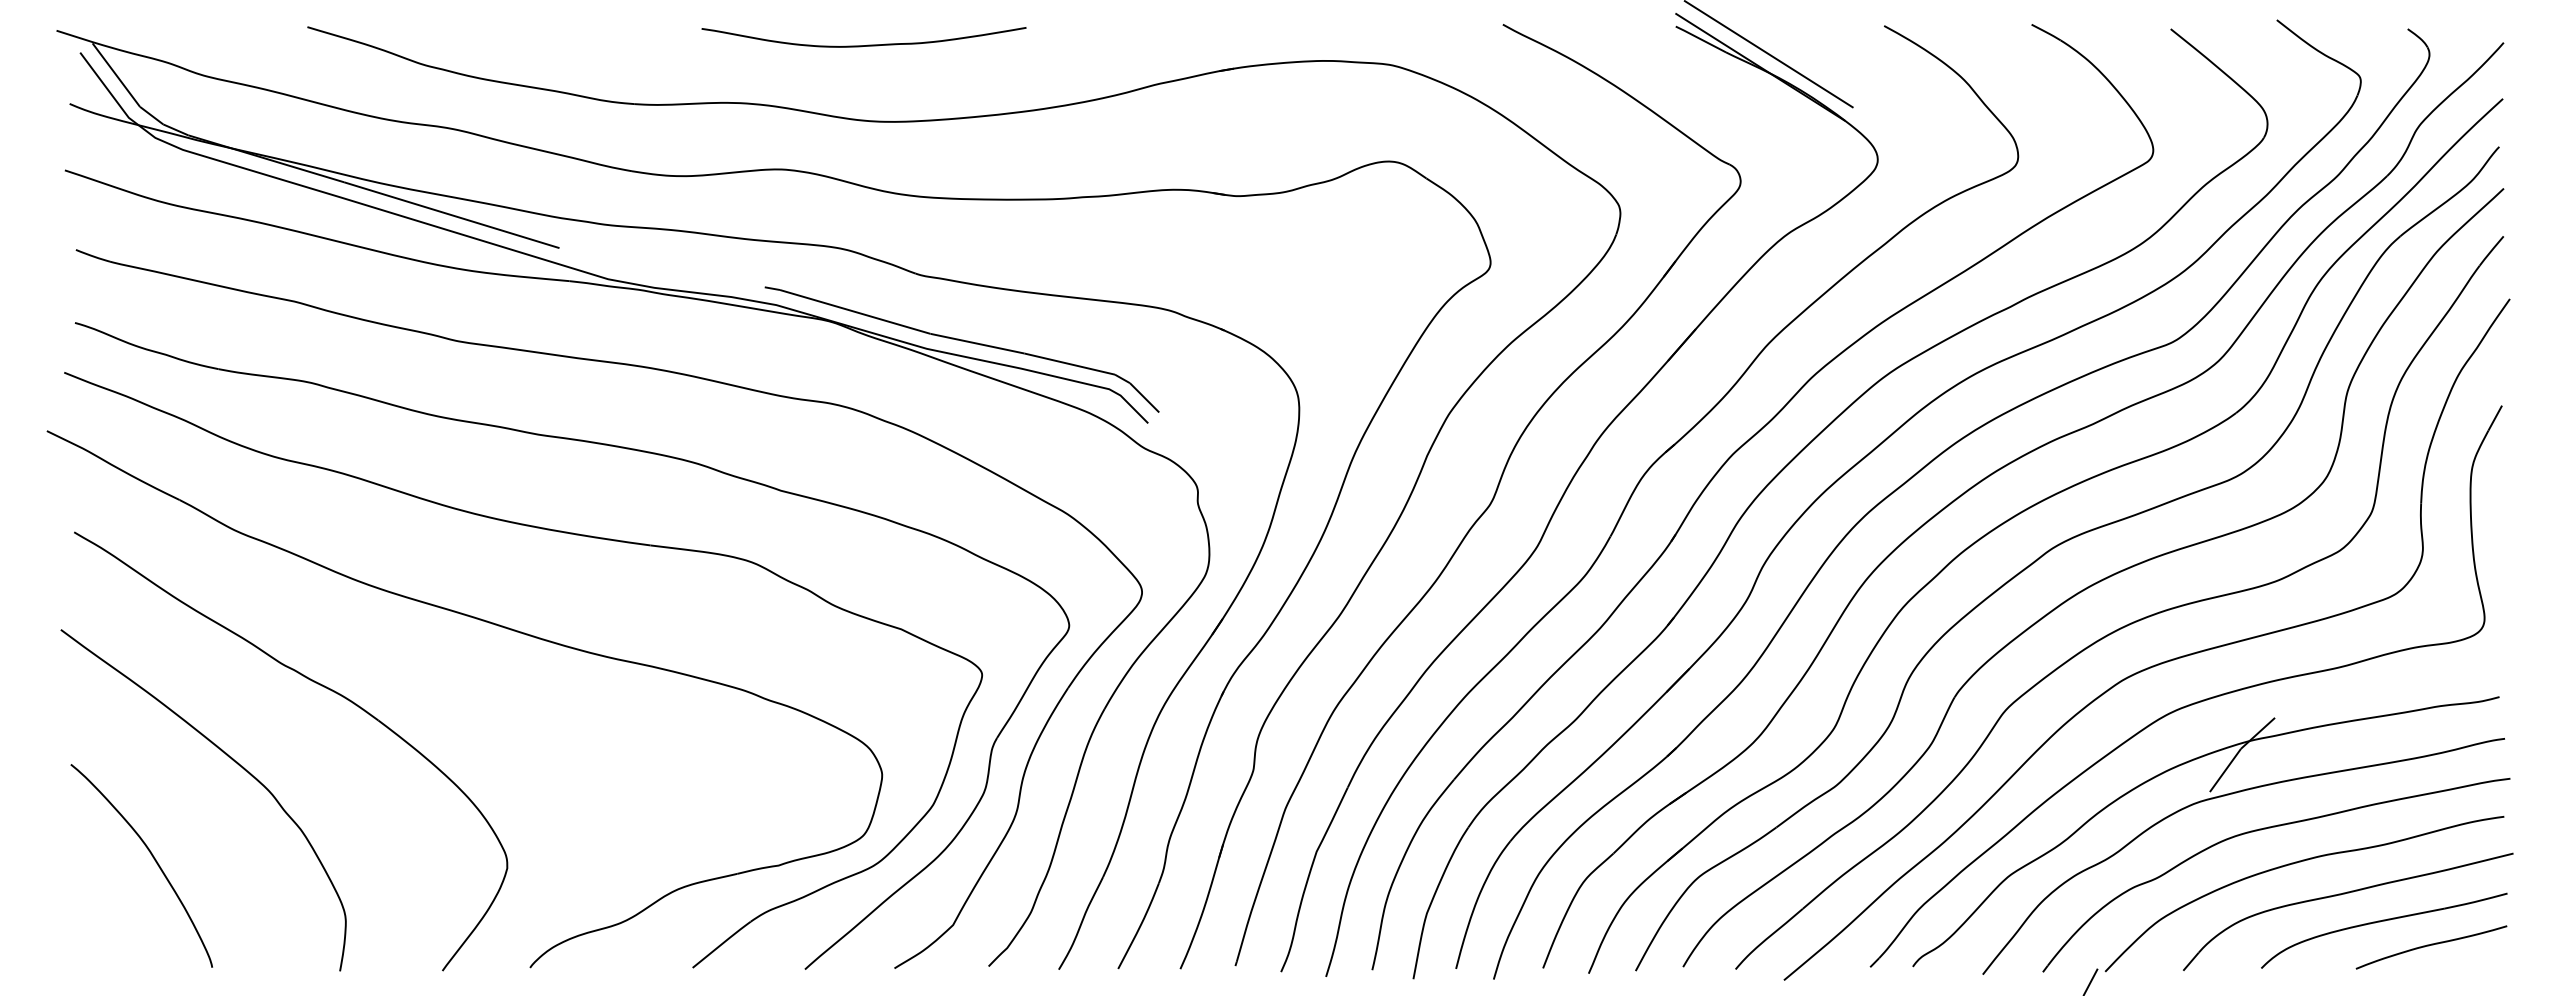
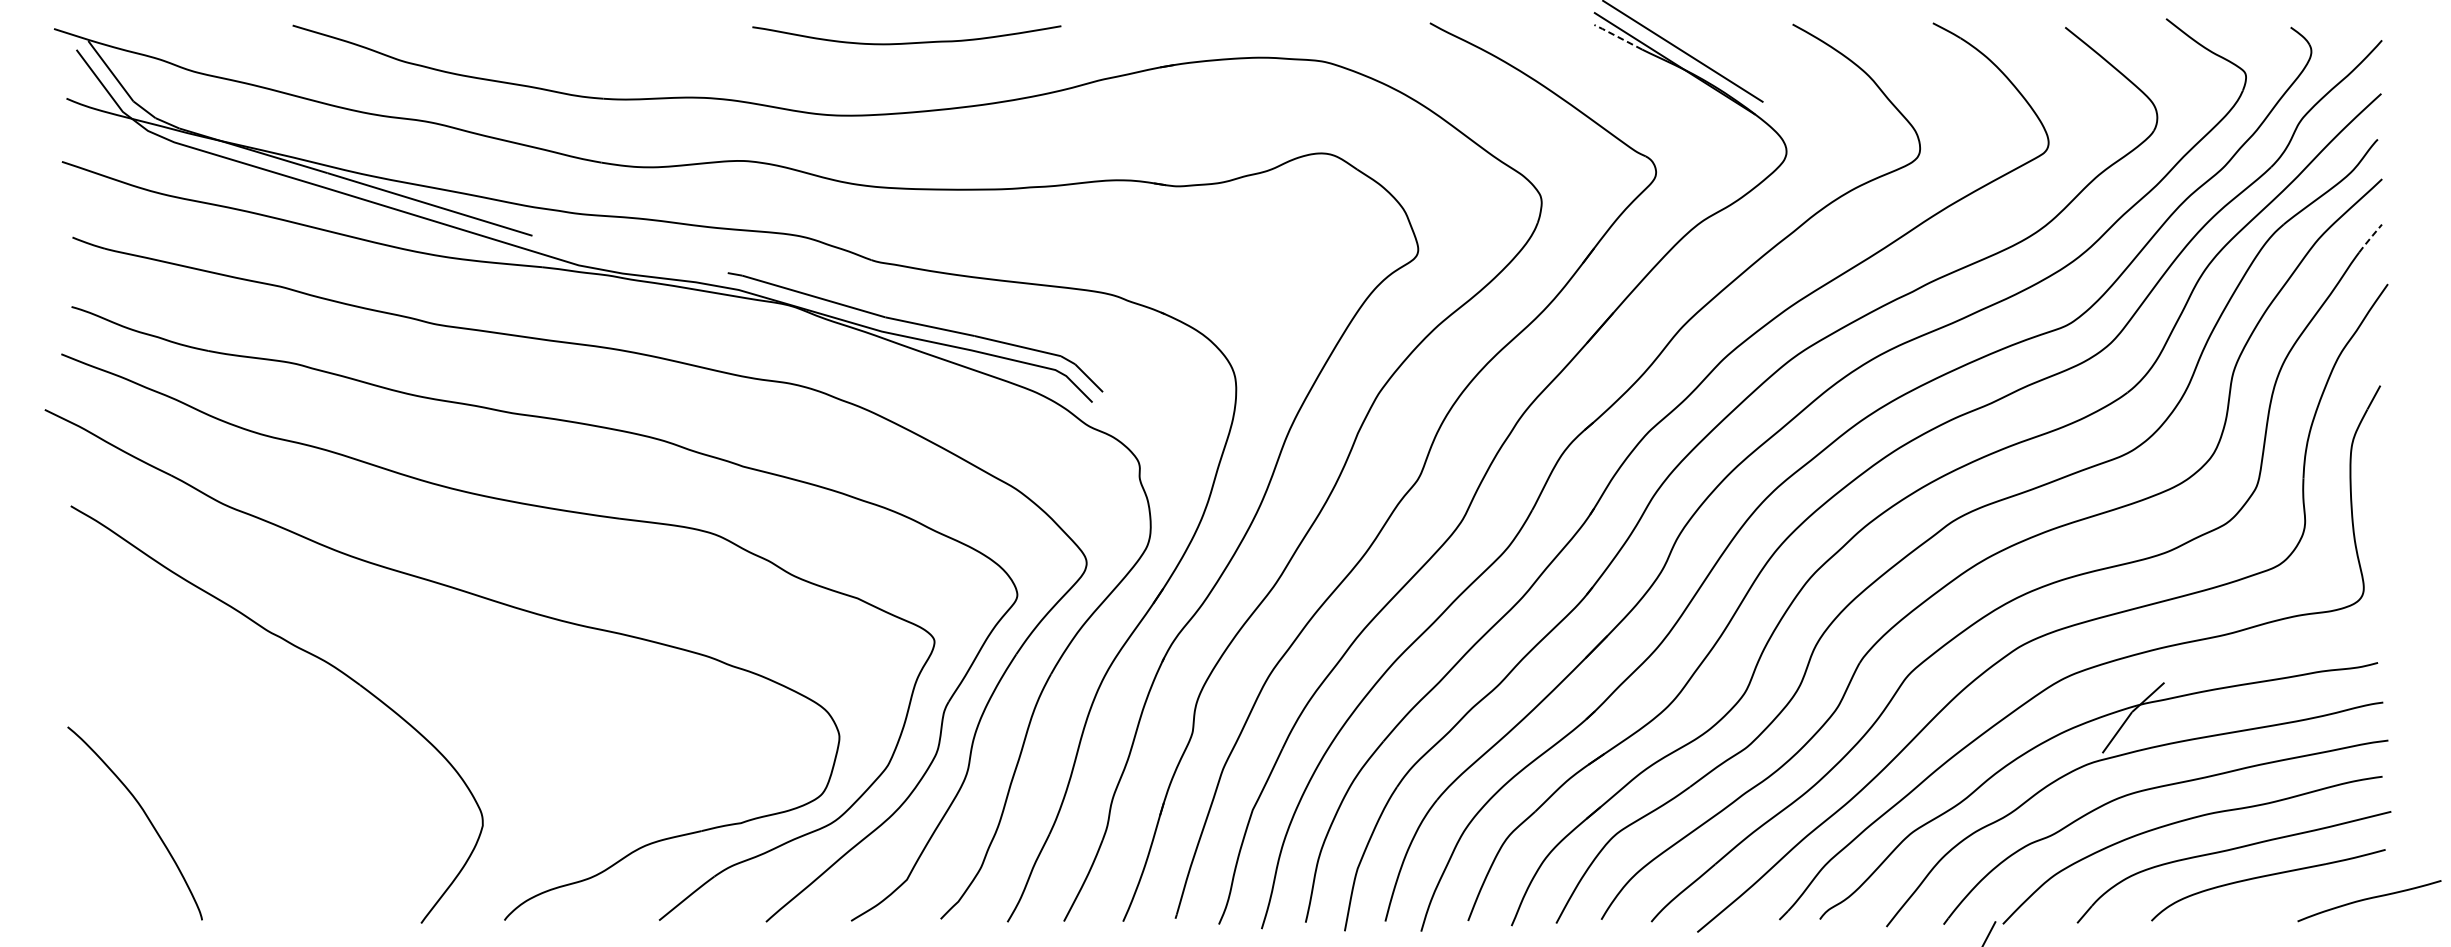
line: (1699, 38) -> (1616, 36), solid -> dashed
curve: (863, 45) -> (906, 43), moved
line: (2491, 251) -> (2370, 239), solid -> dashed
curve: (233, 761) -> (222, 724), removed
curve: (2431, 945) -> (2369, 899), moved

